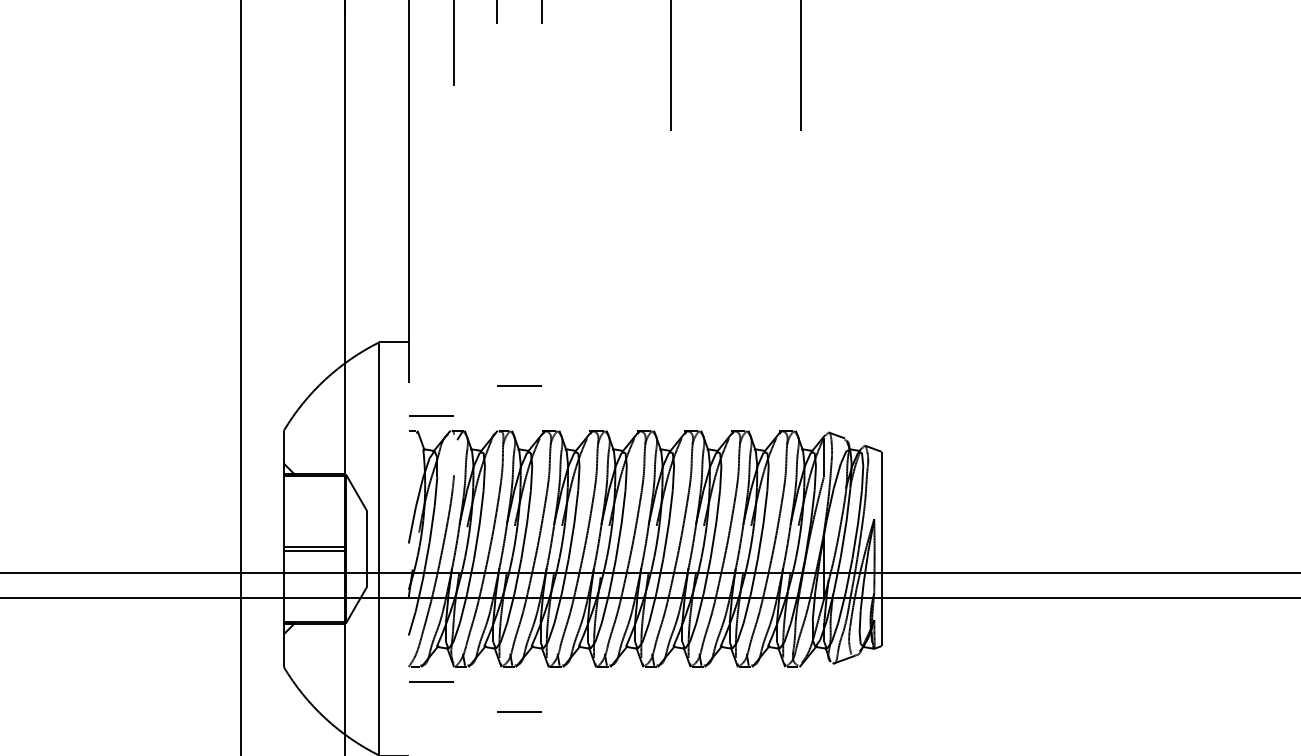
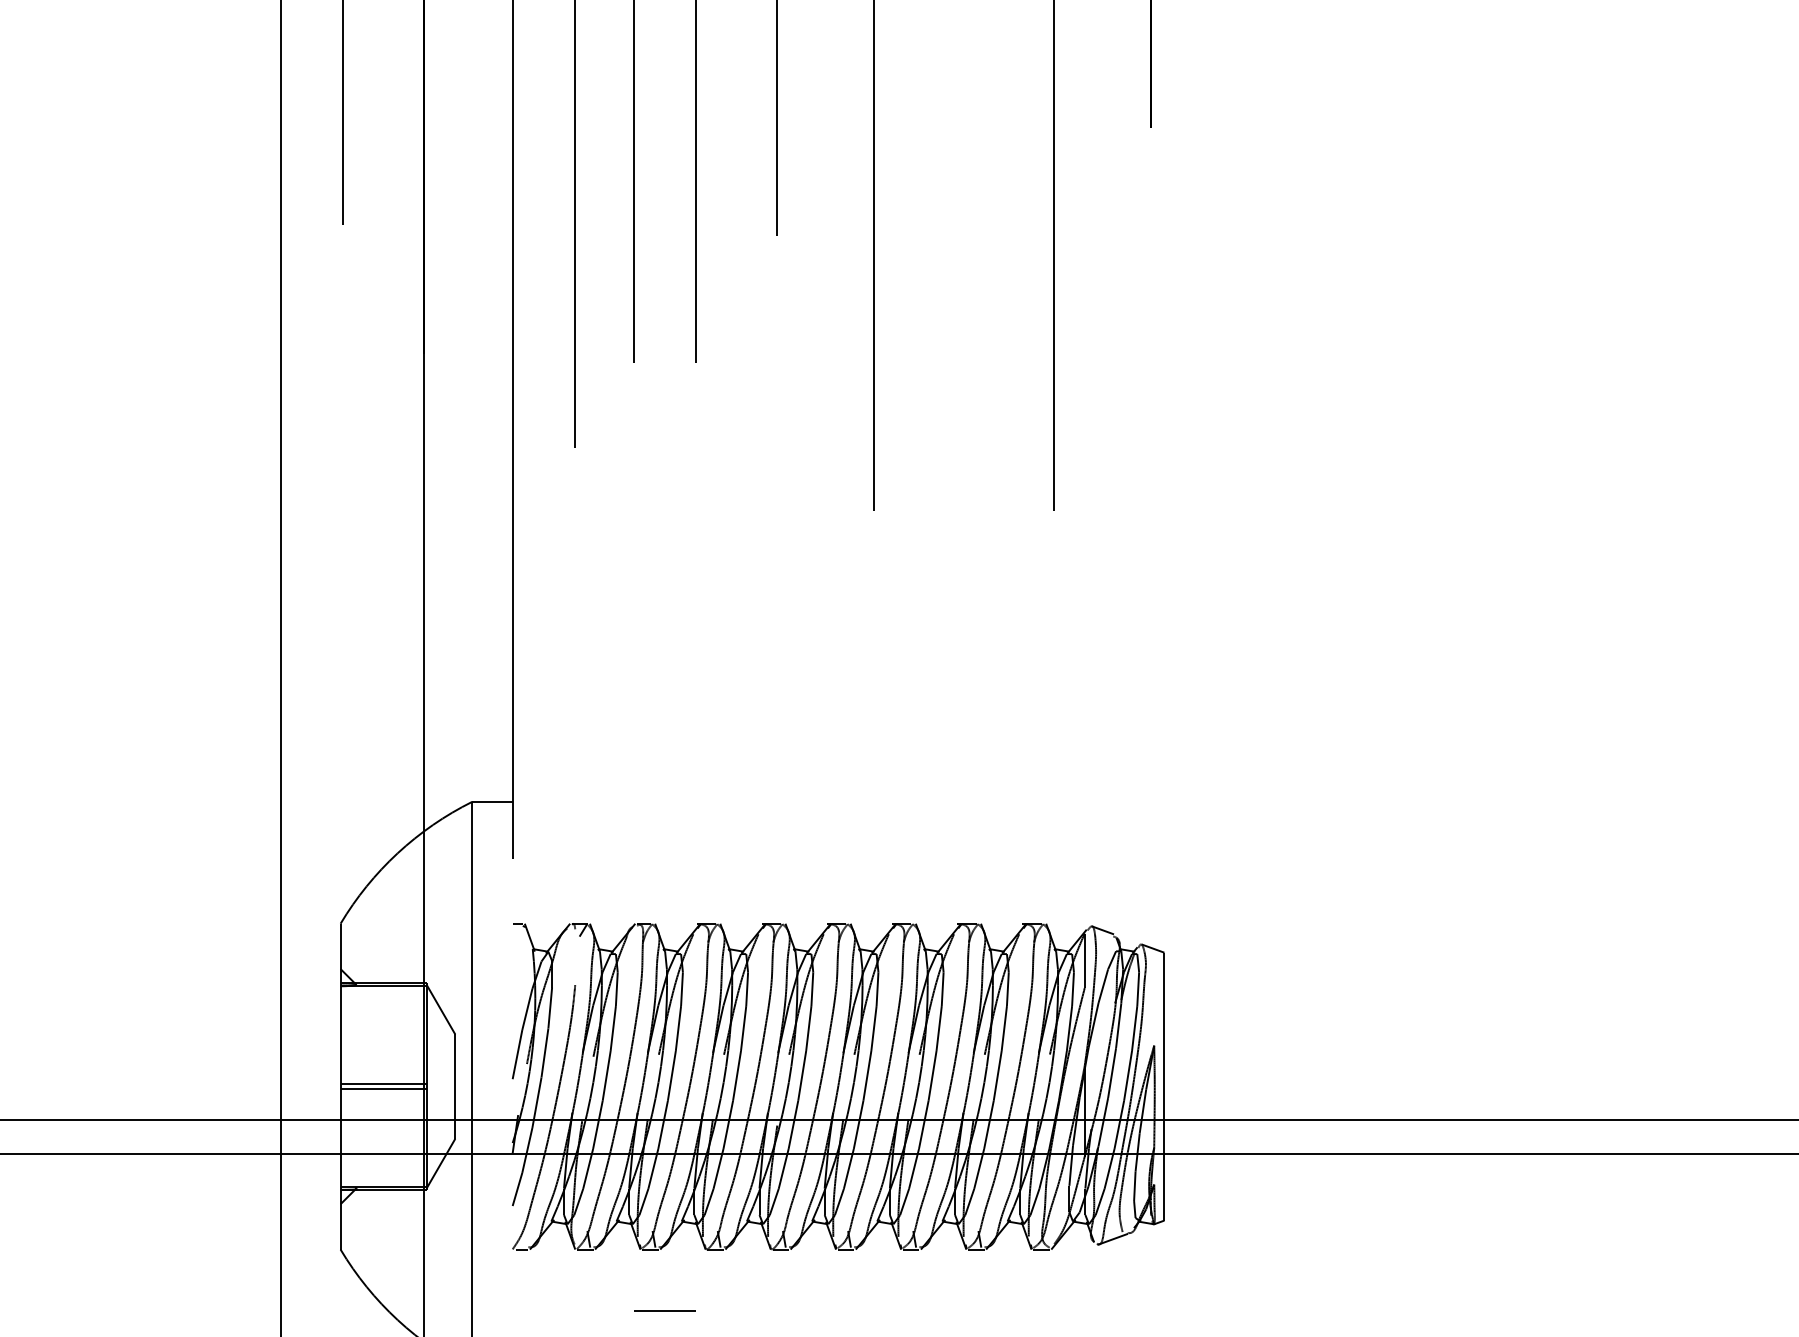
line: (518, 386) -> (664, 862), removed
line: (431, 416) -> (543, 903), removed
line: (431, 681) -> (543, 1269), removed

